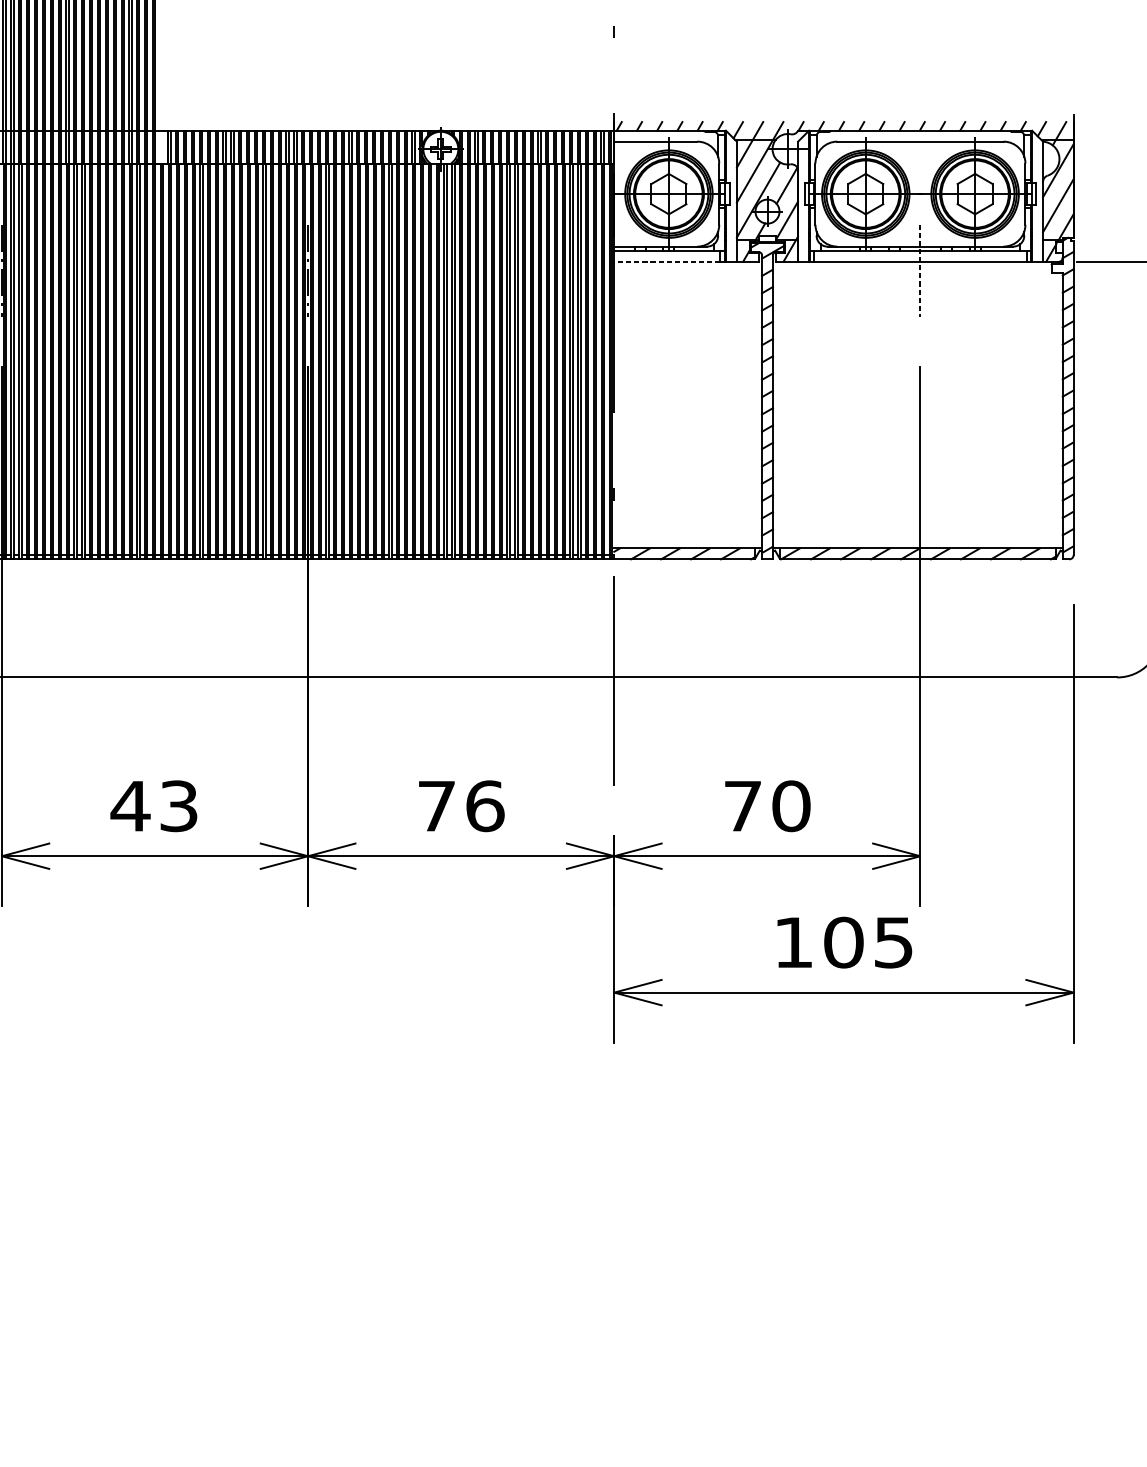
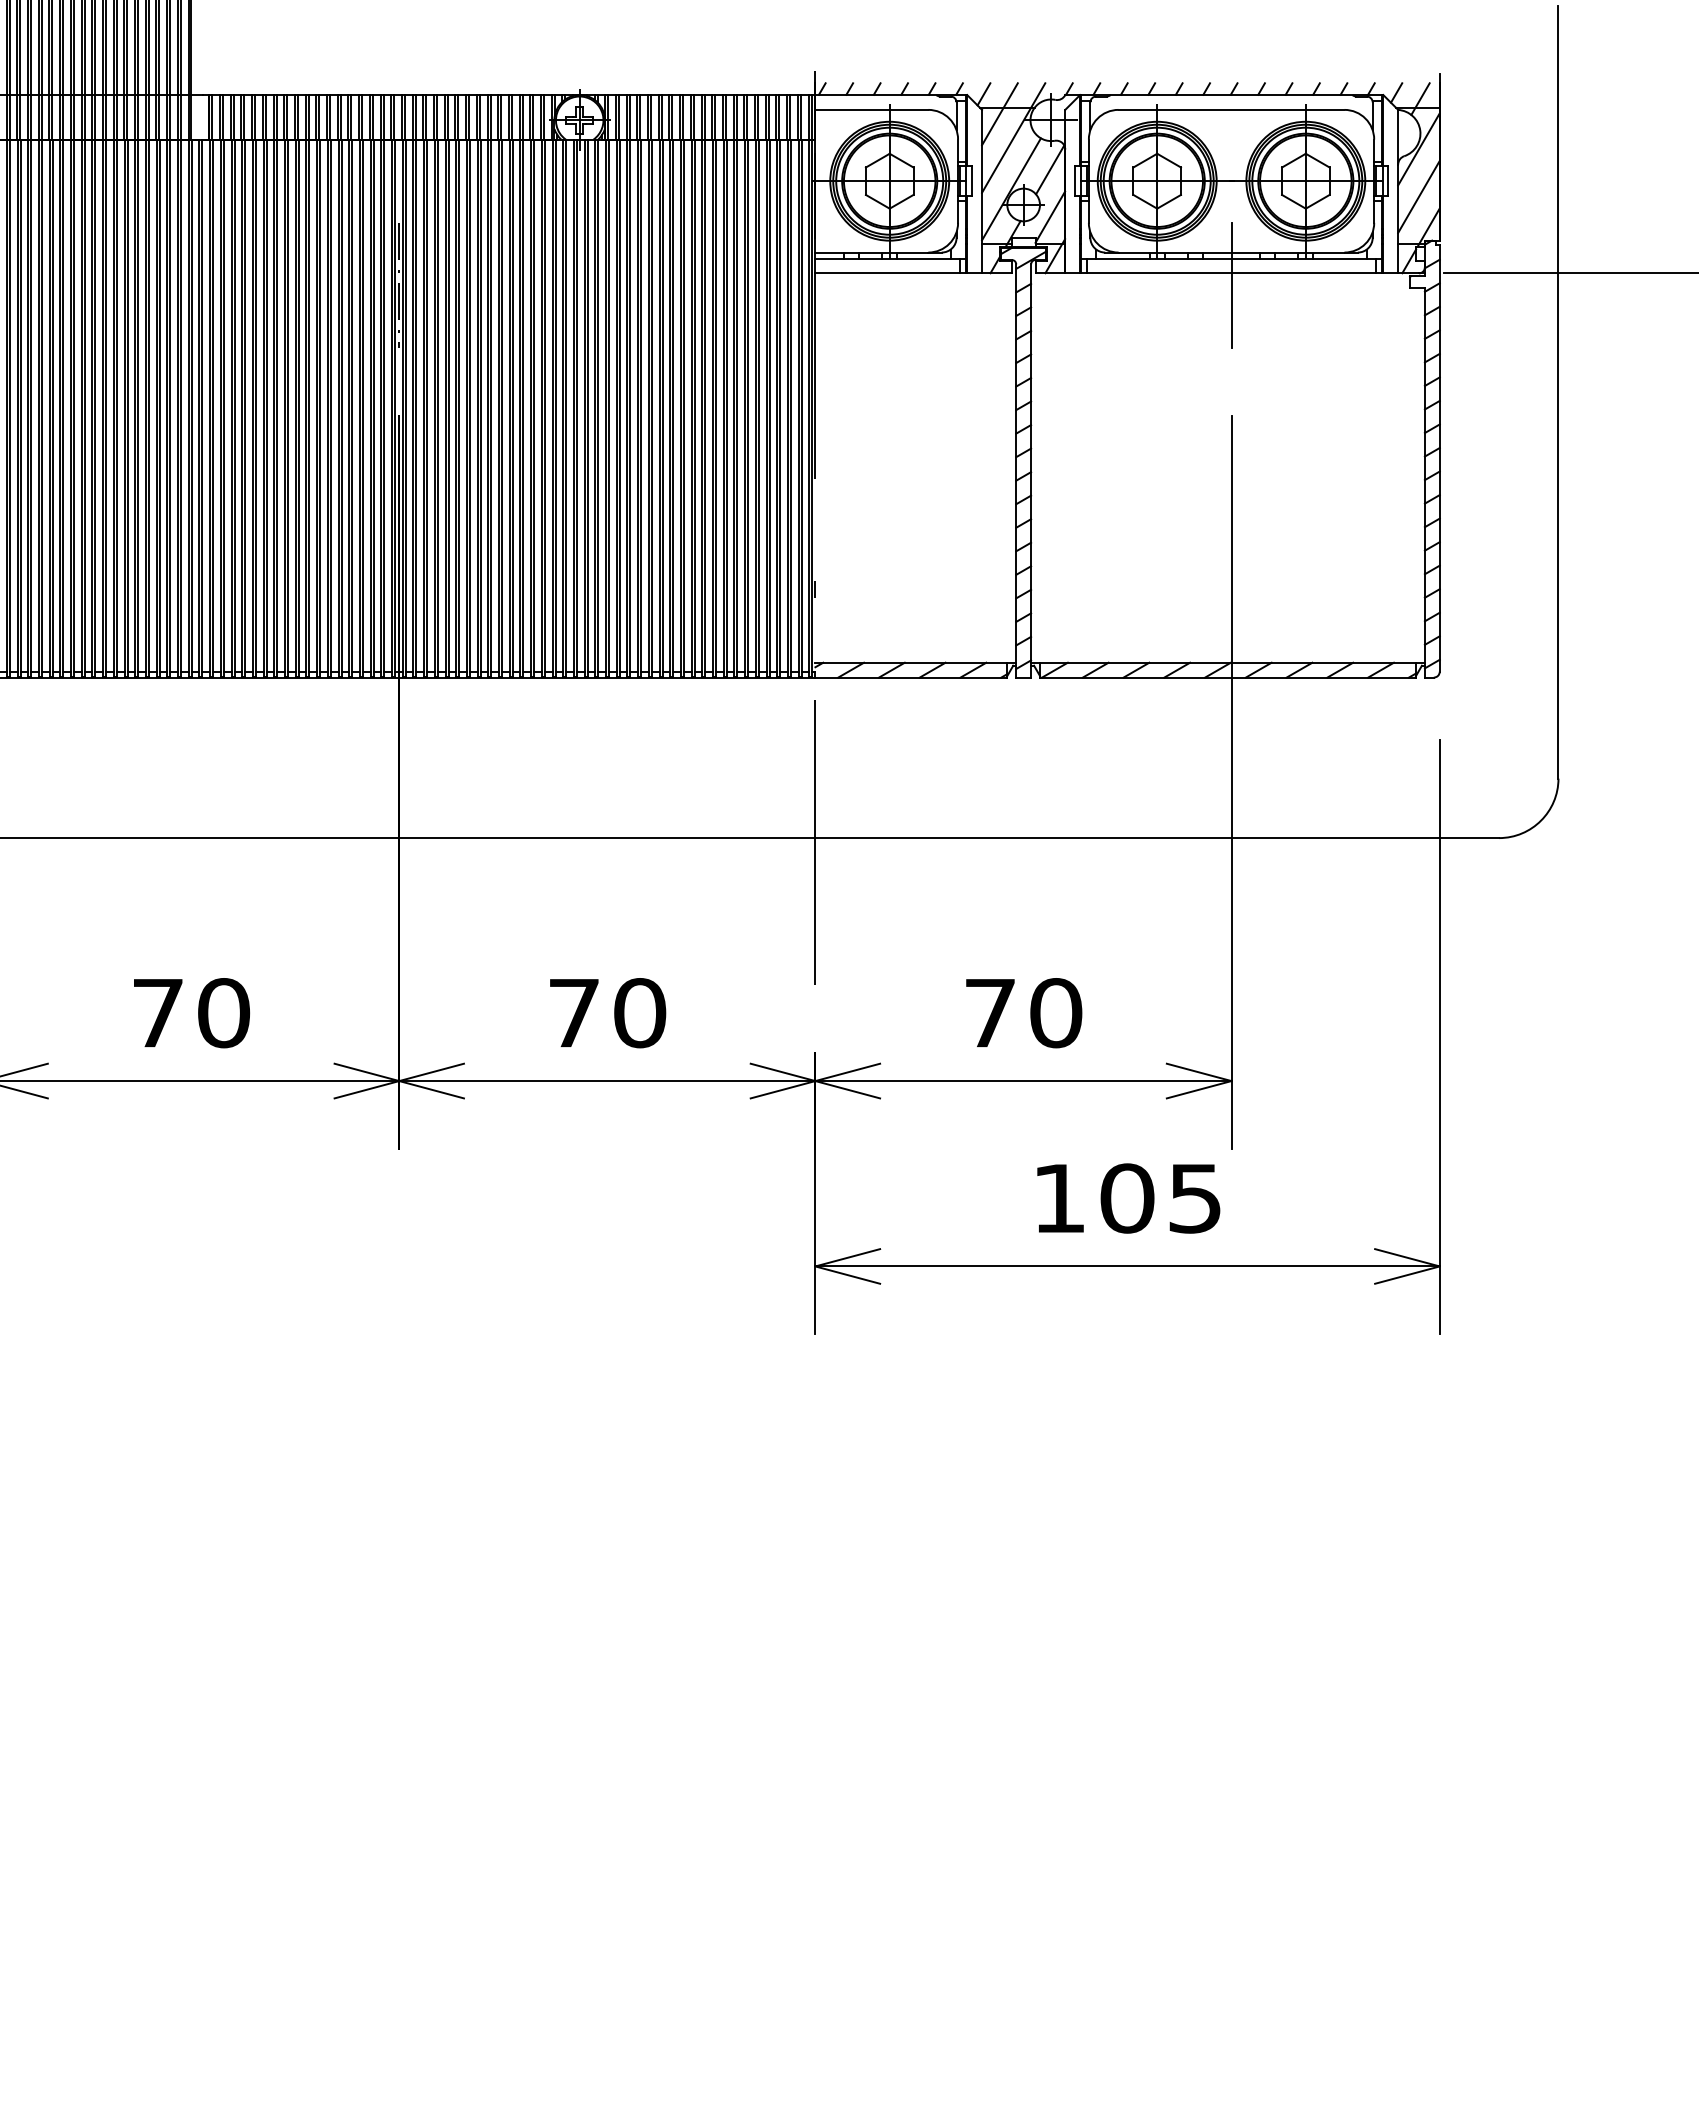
line: (666, 262) -> (886, 273), dashed -> solid
line: (920, 270) -> (1231, 285), dashed -> solid
text: (154, 806) -> (190, 1013), 43 -> 70
text: (485, 806) -> (640, 1013), 76 -> 70

